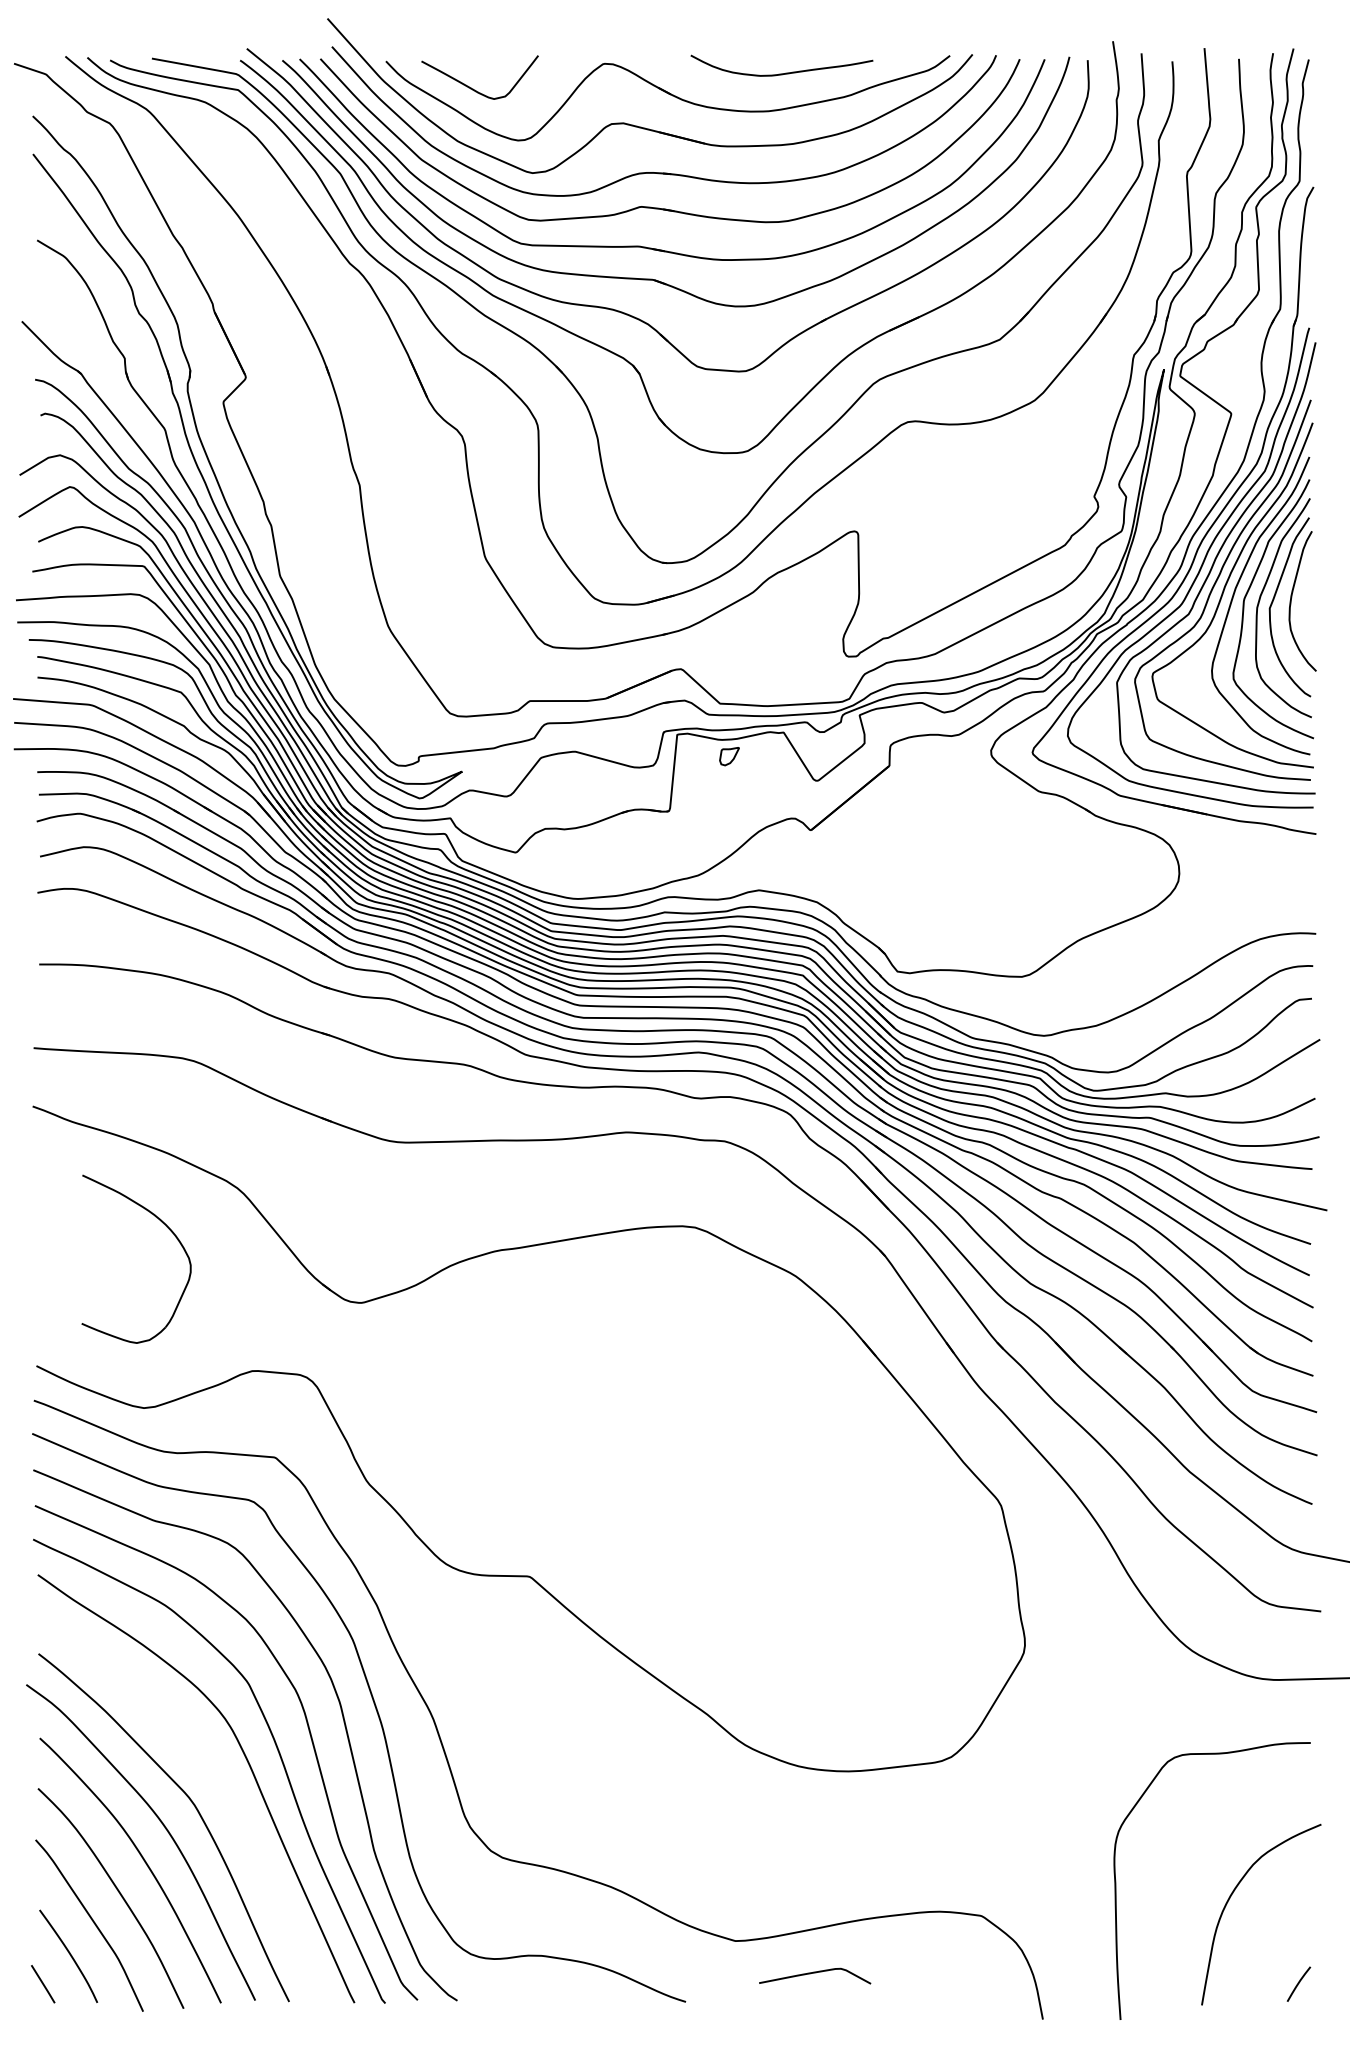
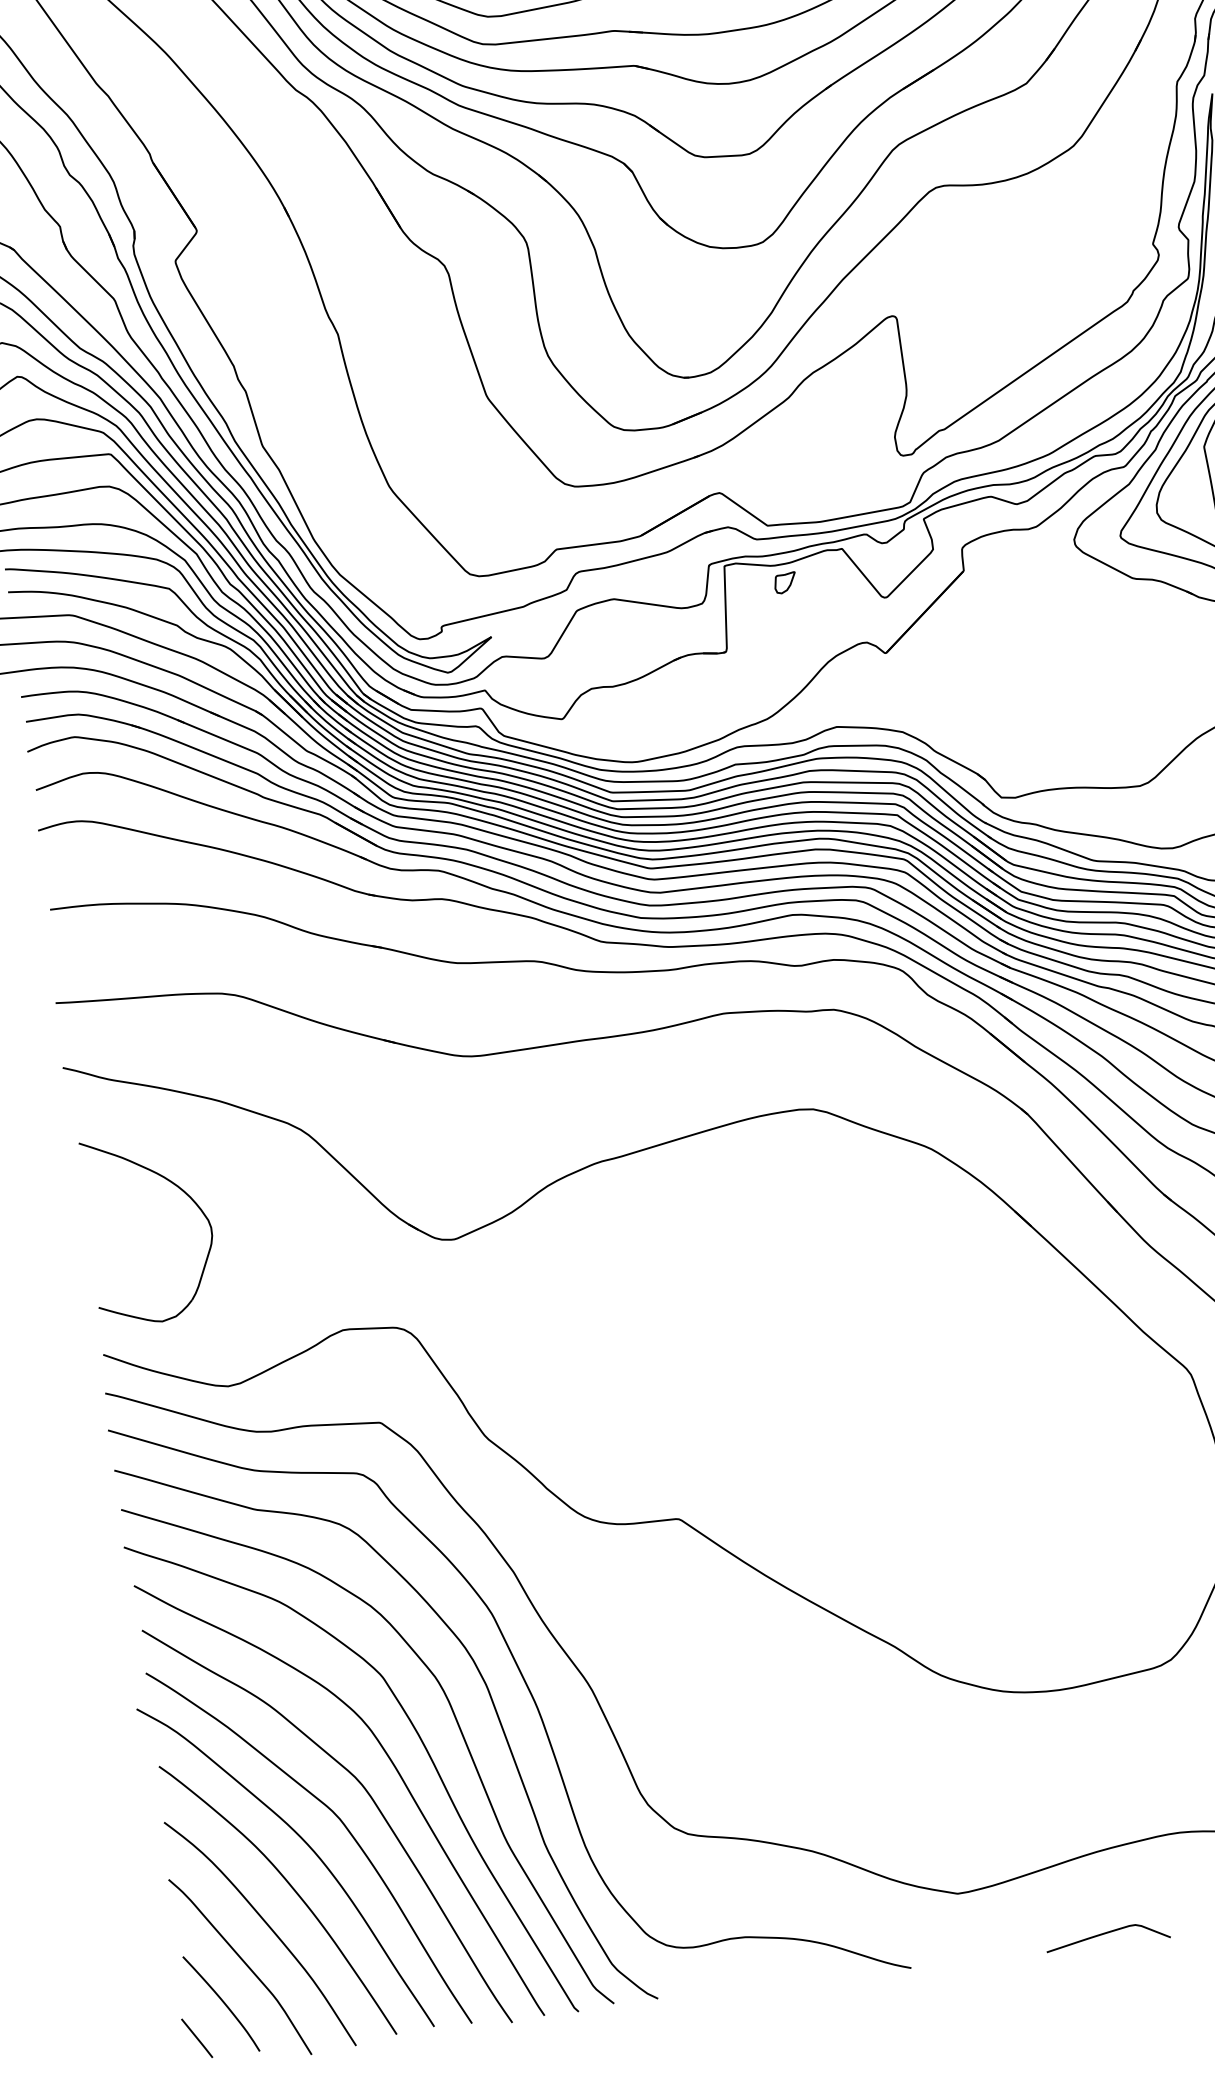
part: (167, 1228) -> (180, 1190), moved
curve: (222, 1787) -> (368, 1795), added
curve: (815, 1973) -> (1107, 1933), moved

